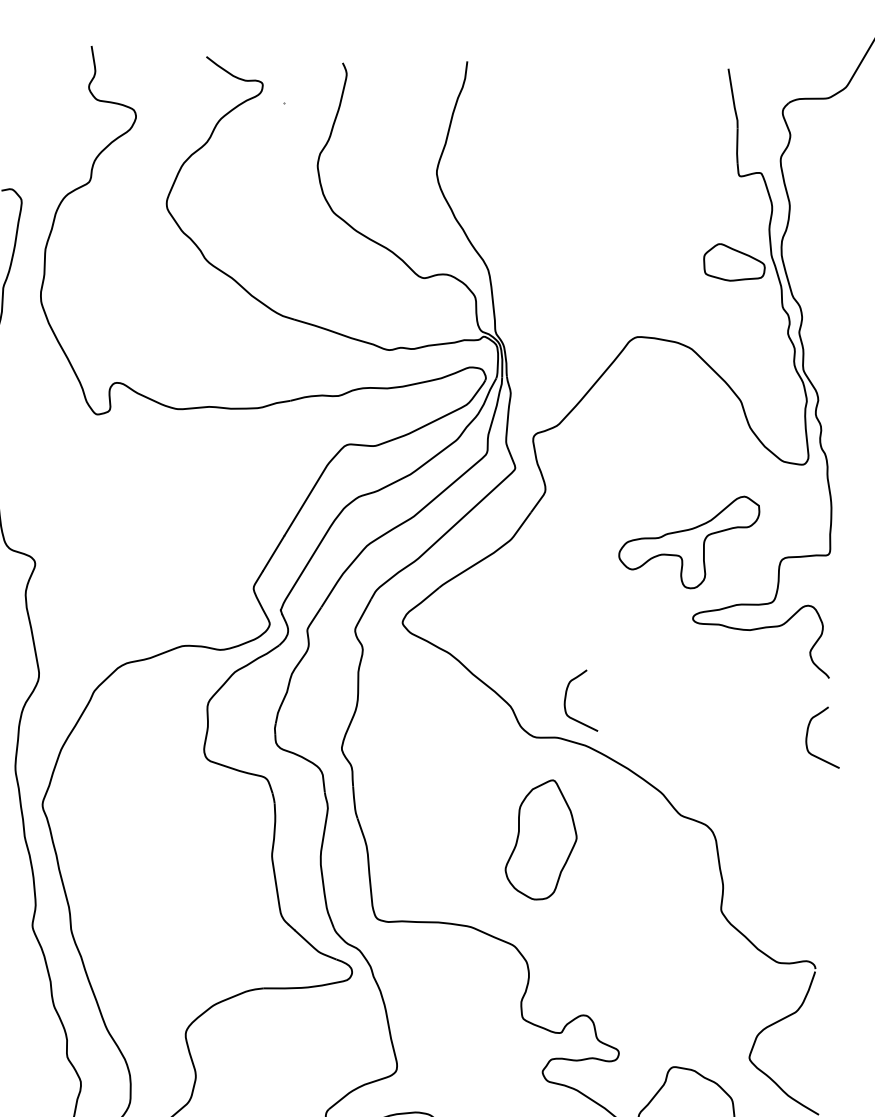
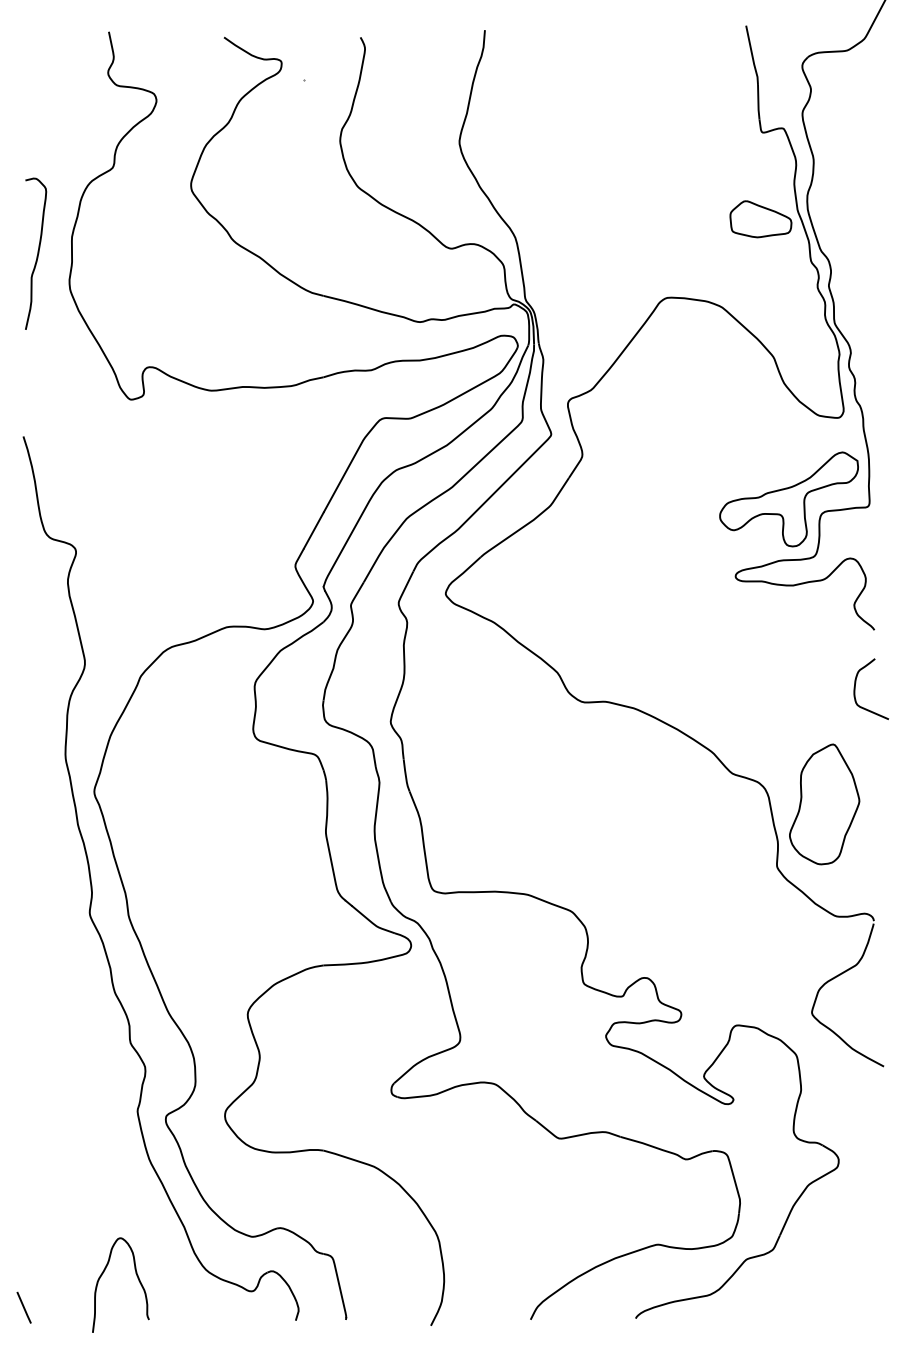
part: (688, 541) -> (788, 499), moved
curve: (567, 693) -> (613, 657), removed
part: (541, 839) -> (824, 804), moved

